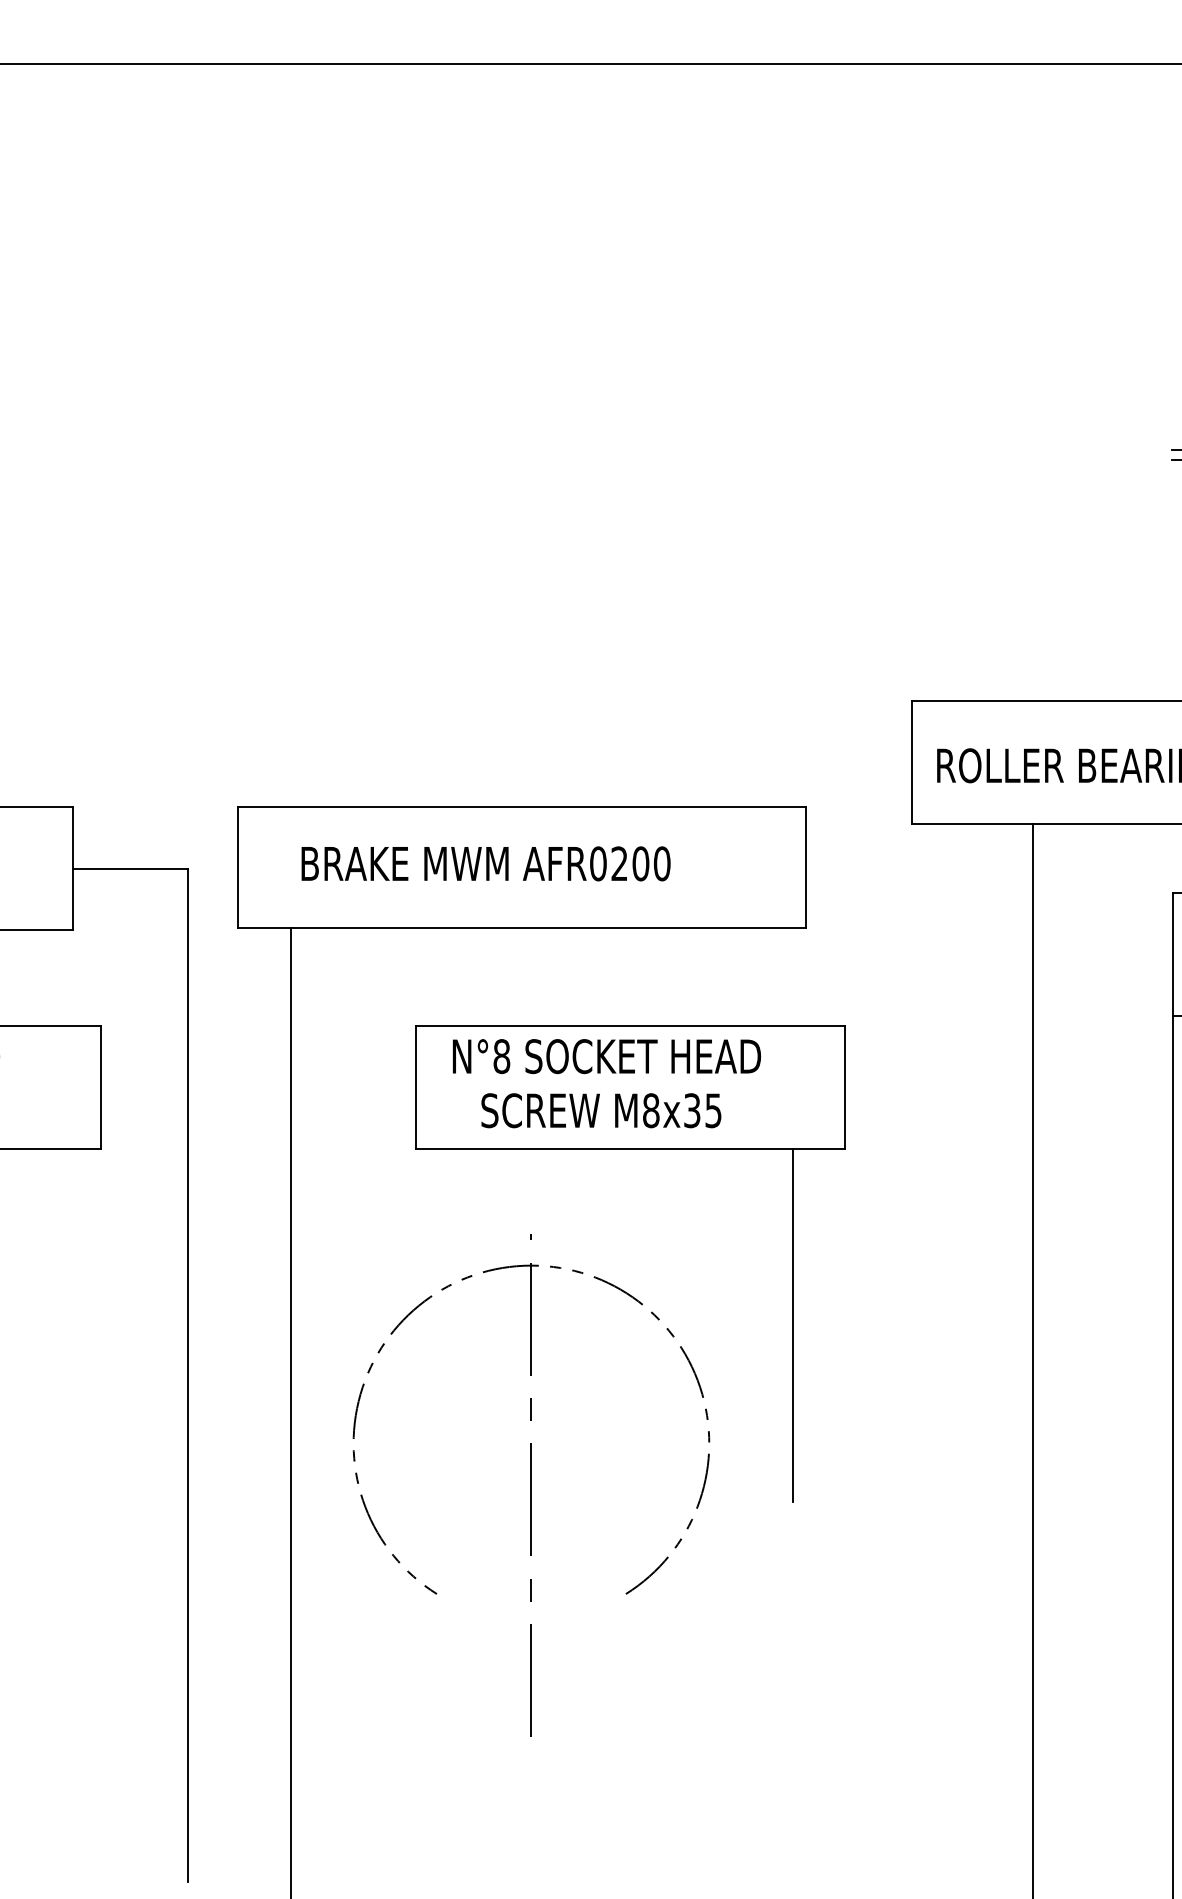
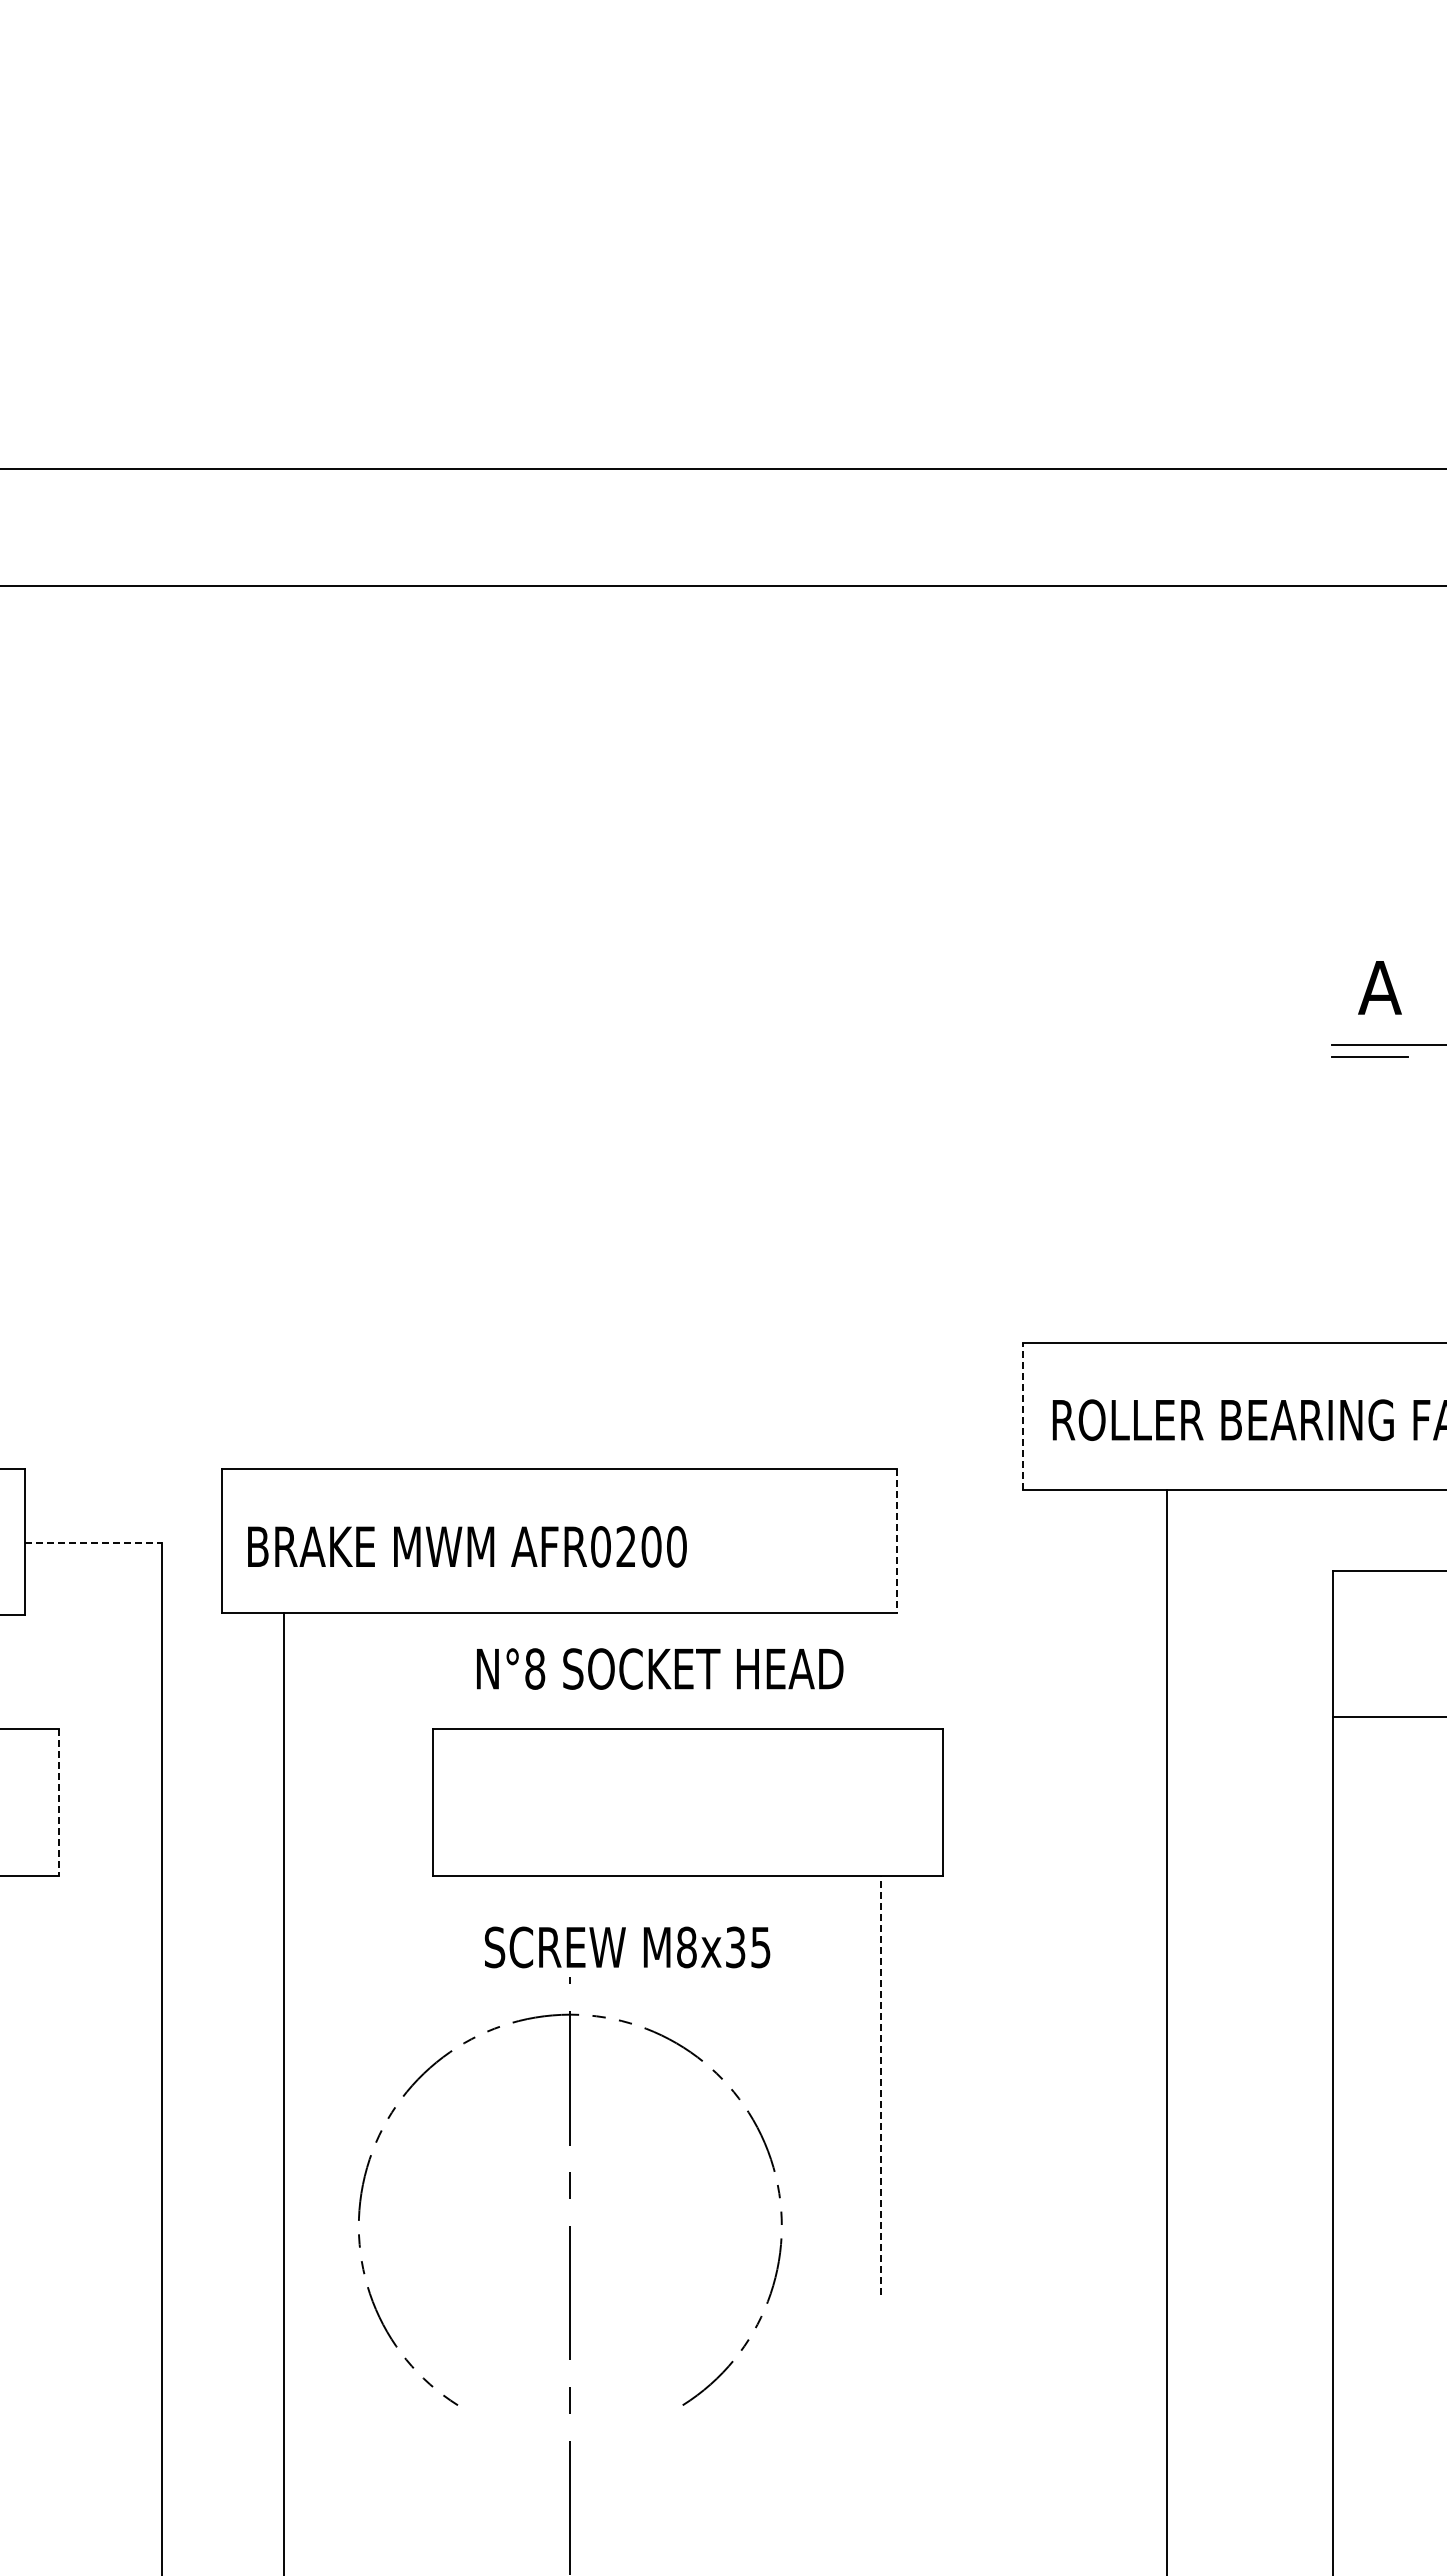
line: (912, 762) -> (1023, 1416), solid -> dashed
text: (486, 863) -> (467, 1546), moved
line: (806, 867) -> (897, 1541), solid -> dashed
line: (130, 869) -> (93, 1543), solid -> dashed
text: (607, 1056) -> (660, 1668), moved
line: (101, 1087) -> (58, 1802), solid -> dashed
text: (601, 1110) -> (627, 1947), moved
line: (793, 1325) -> (881, 2085), solid -> dashed

